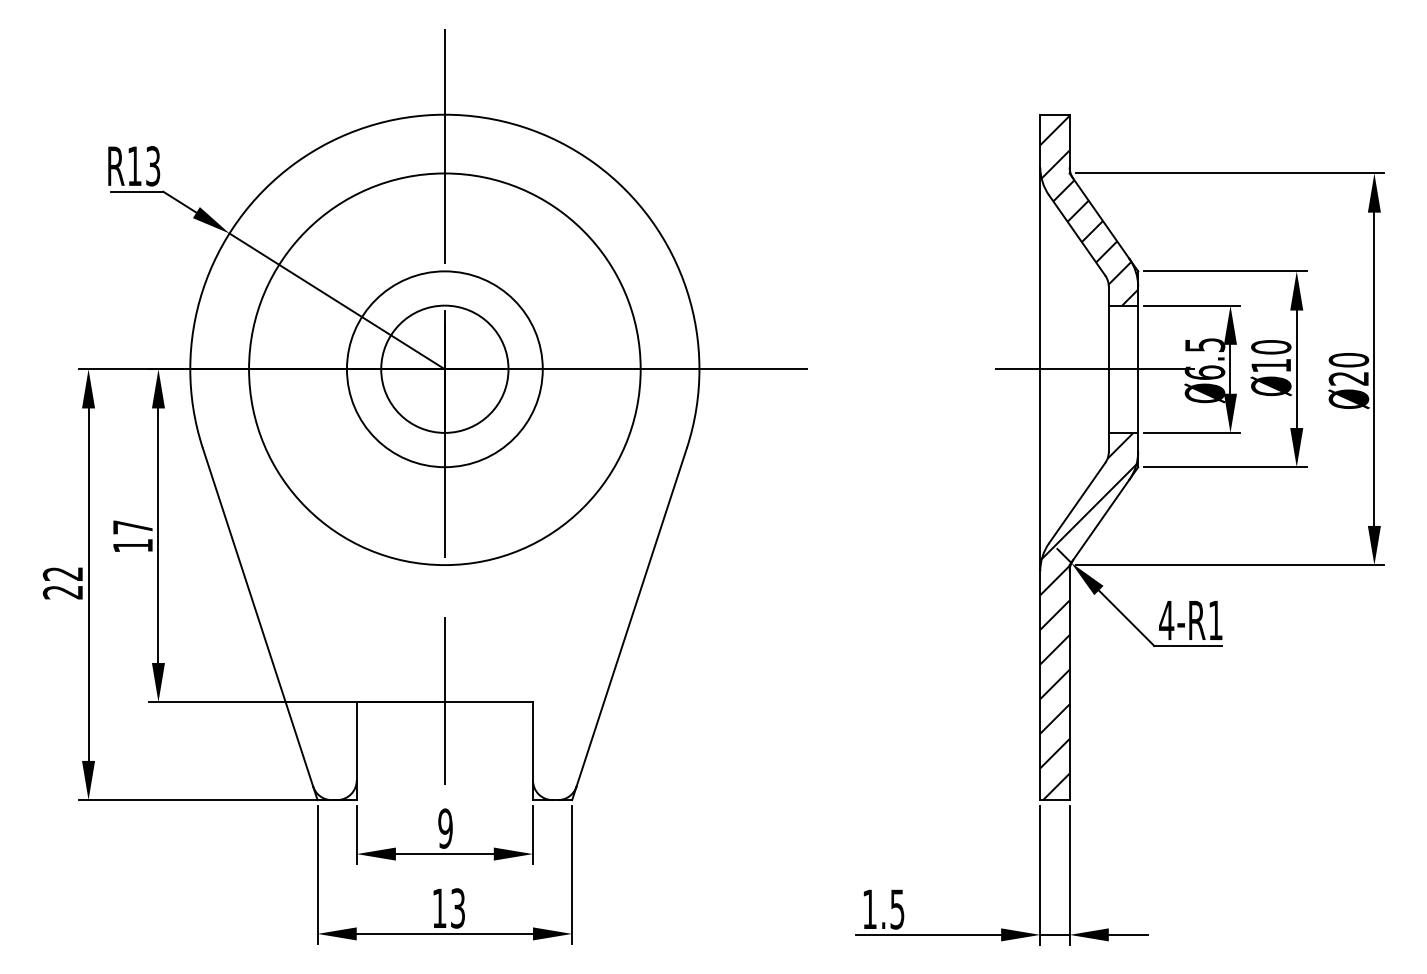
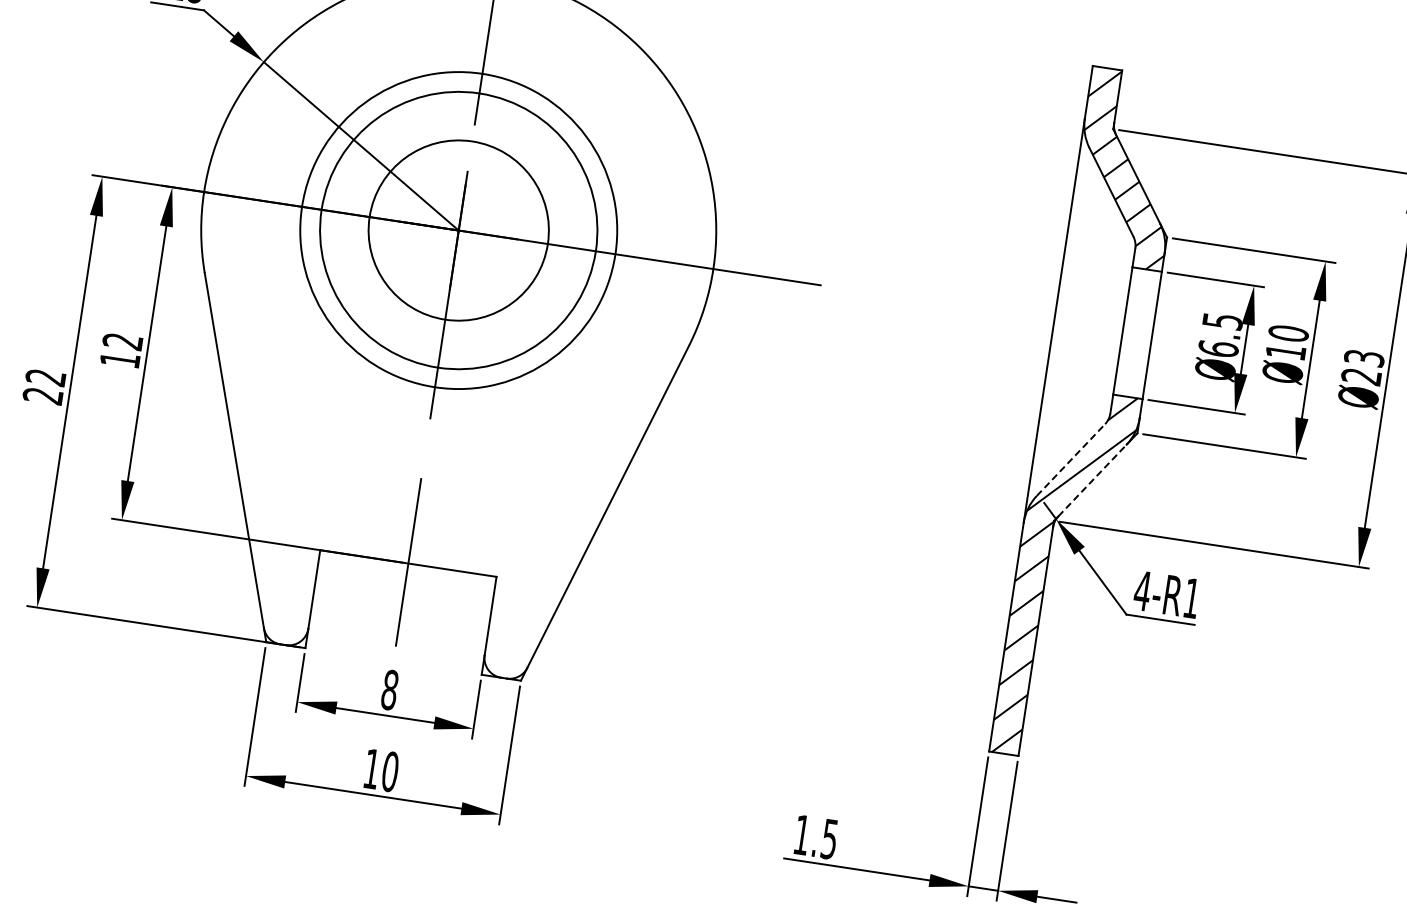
text: (1348, 360) -> (1363, 358), Ø20 -> Ø23
circle: (444, 368) -> (458, 229), size x1.4
circle: (444, 369) -> (458, 230), size x0.7
circle: (444, 369) -> (458, 230), size x1.6
line: (1094, 369) -> (1108, 329), removed
line: (1077, 503) -> (1071, 460), solid -> dashed
line: (1101, 519) -> (1092, 480), solid -> dashed
text: (132, 527) -> (122, 341), 17 -> 12
text: (445, 828) -> (389, 689), 9 -> 8
text: (457, 908) -> (389, 771), 13 -> 10

